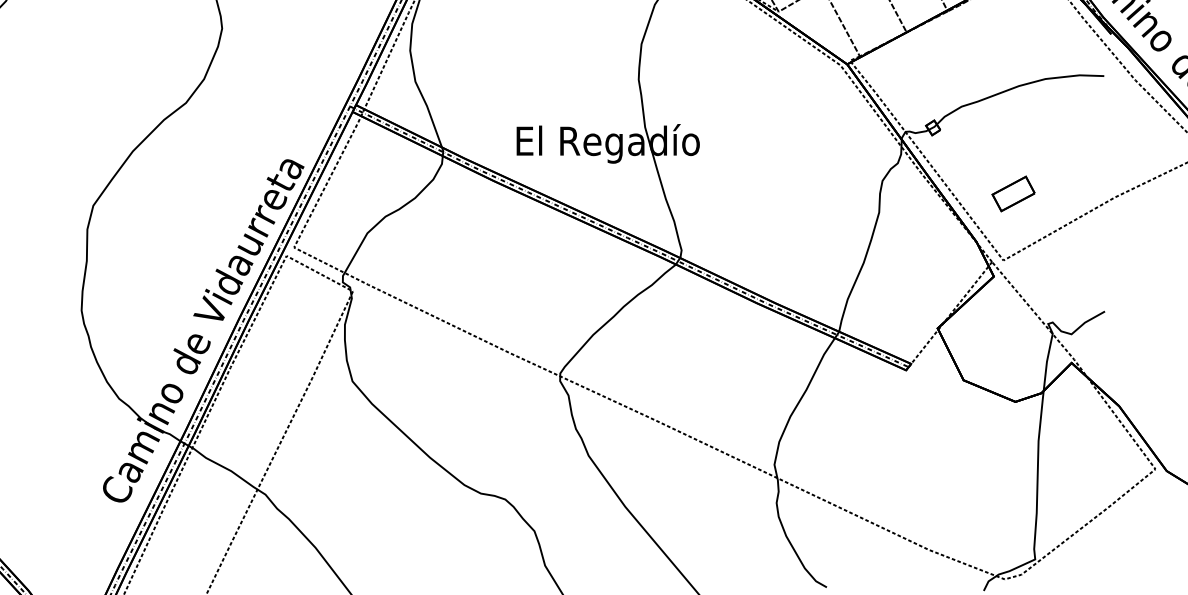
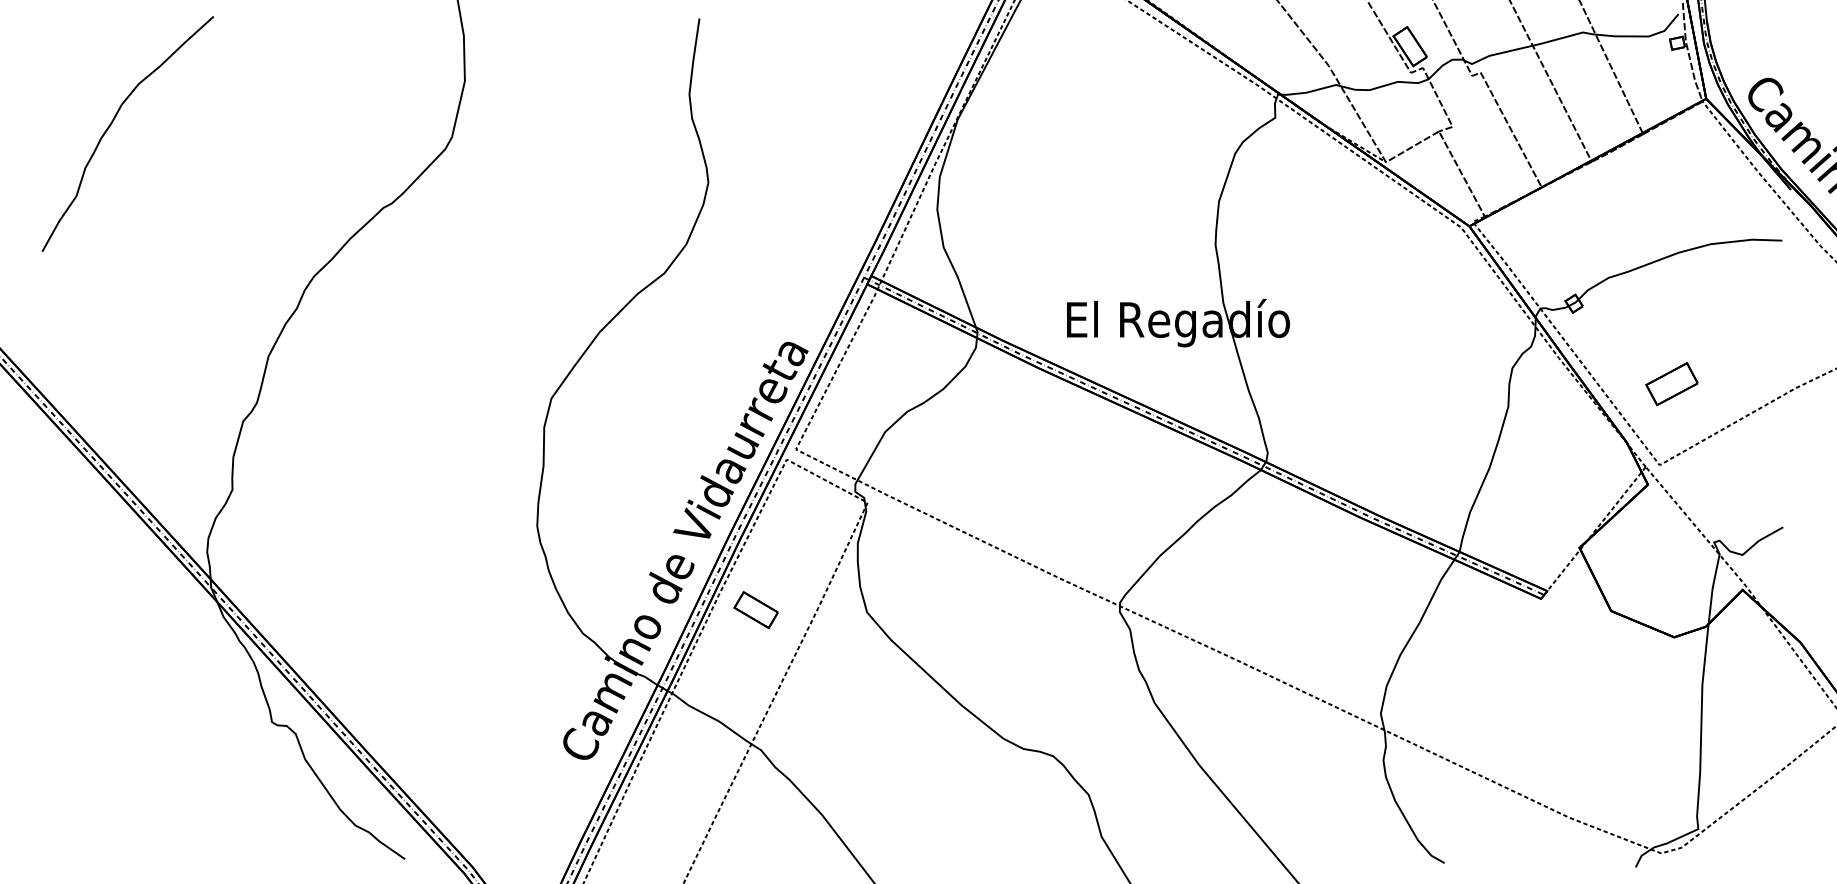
part: (260, 379) -> (755, 610), added

